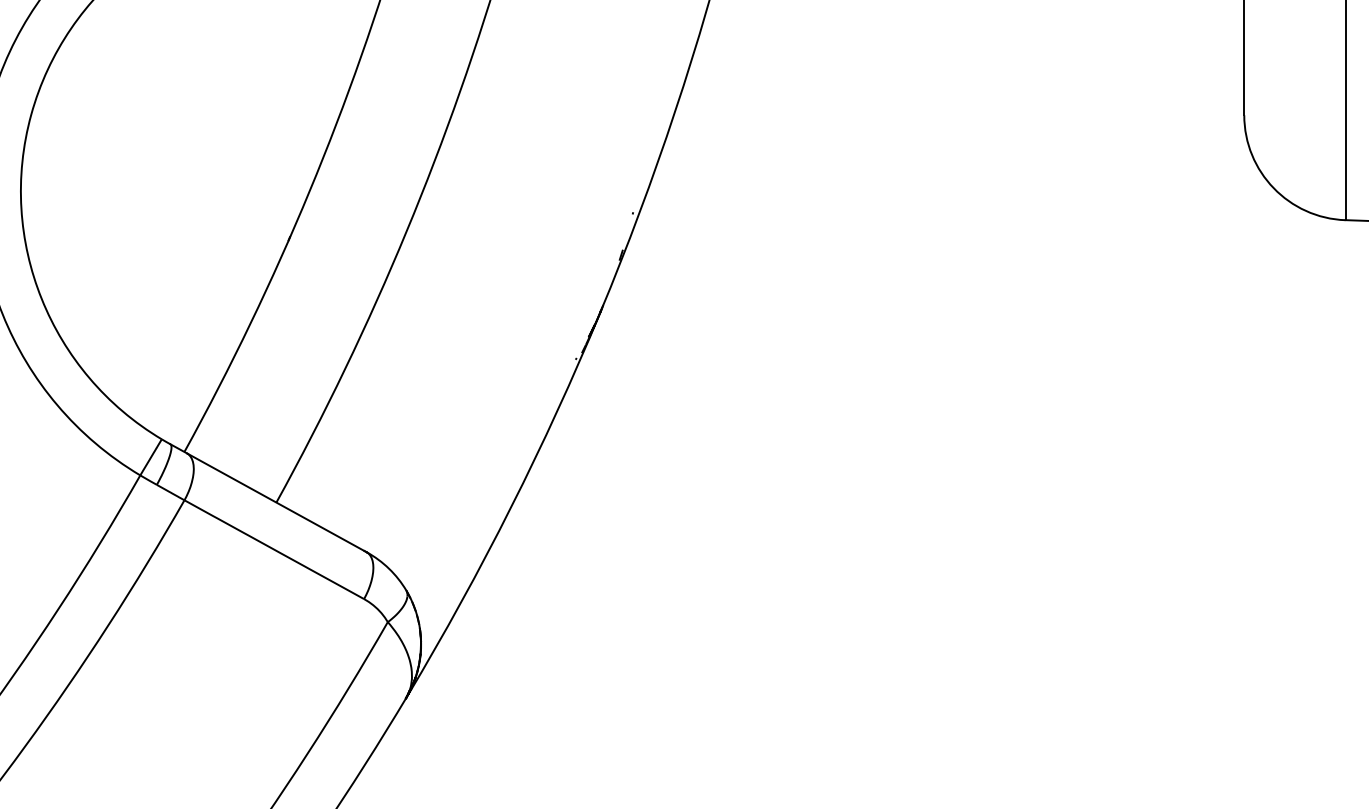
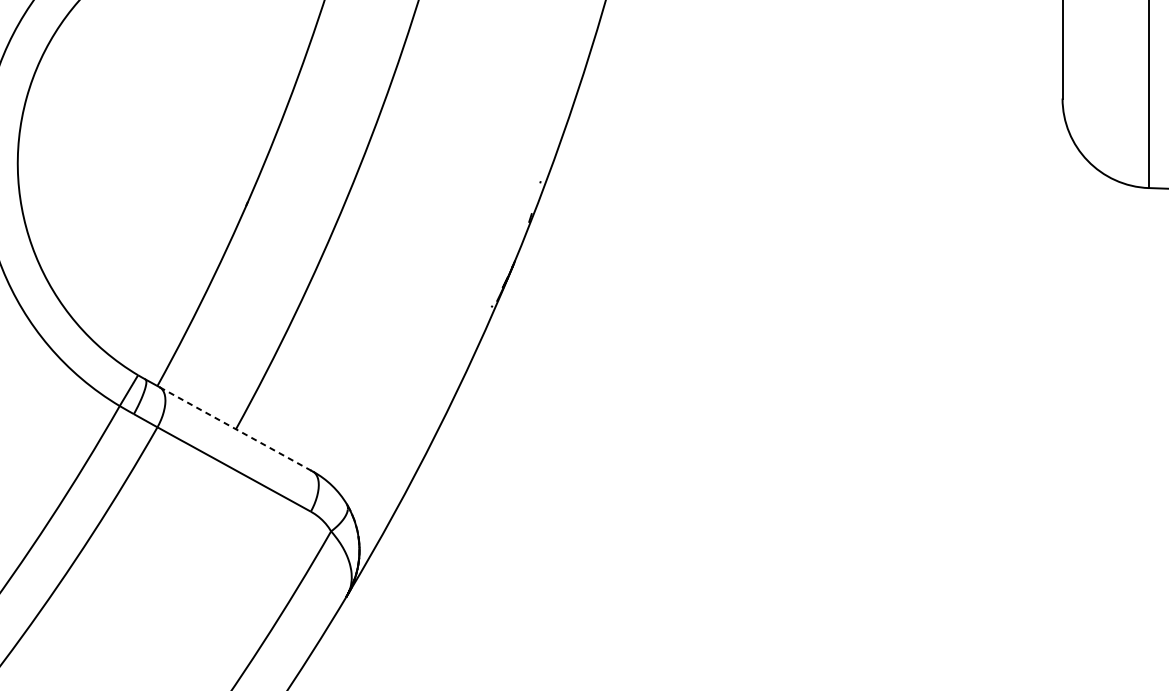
line: (276, 502) -> (236, 429), solid -> dashed

